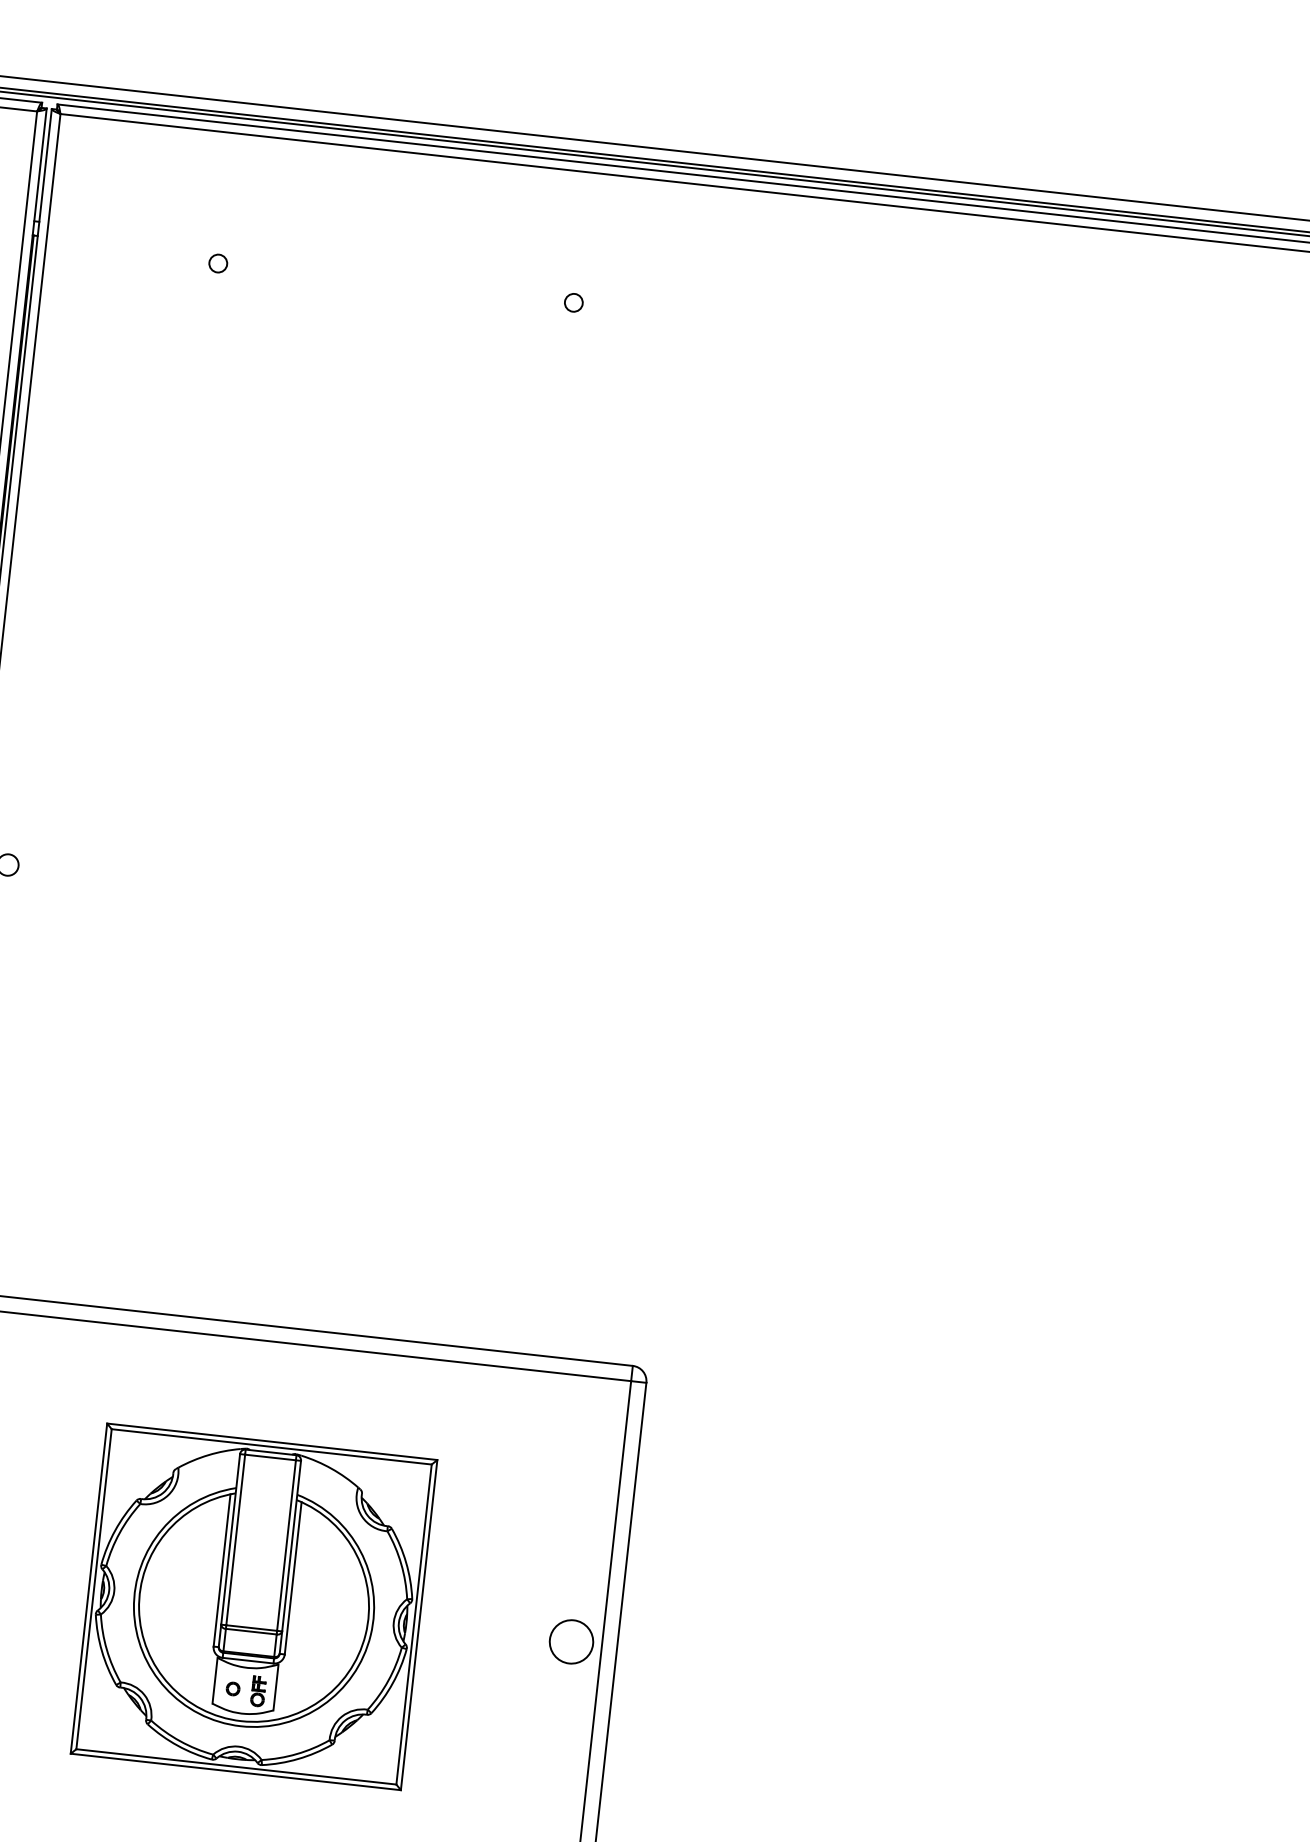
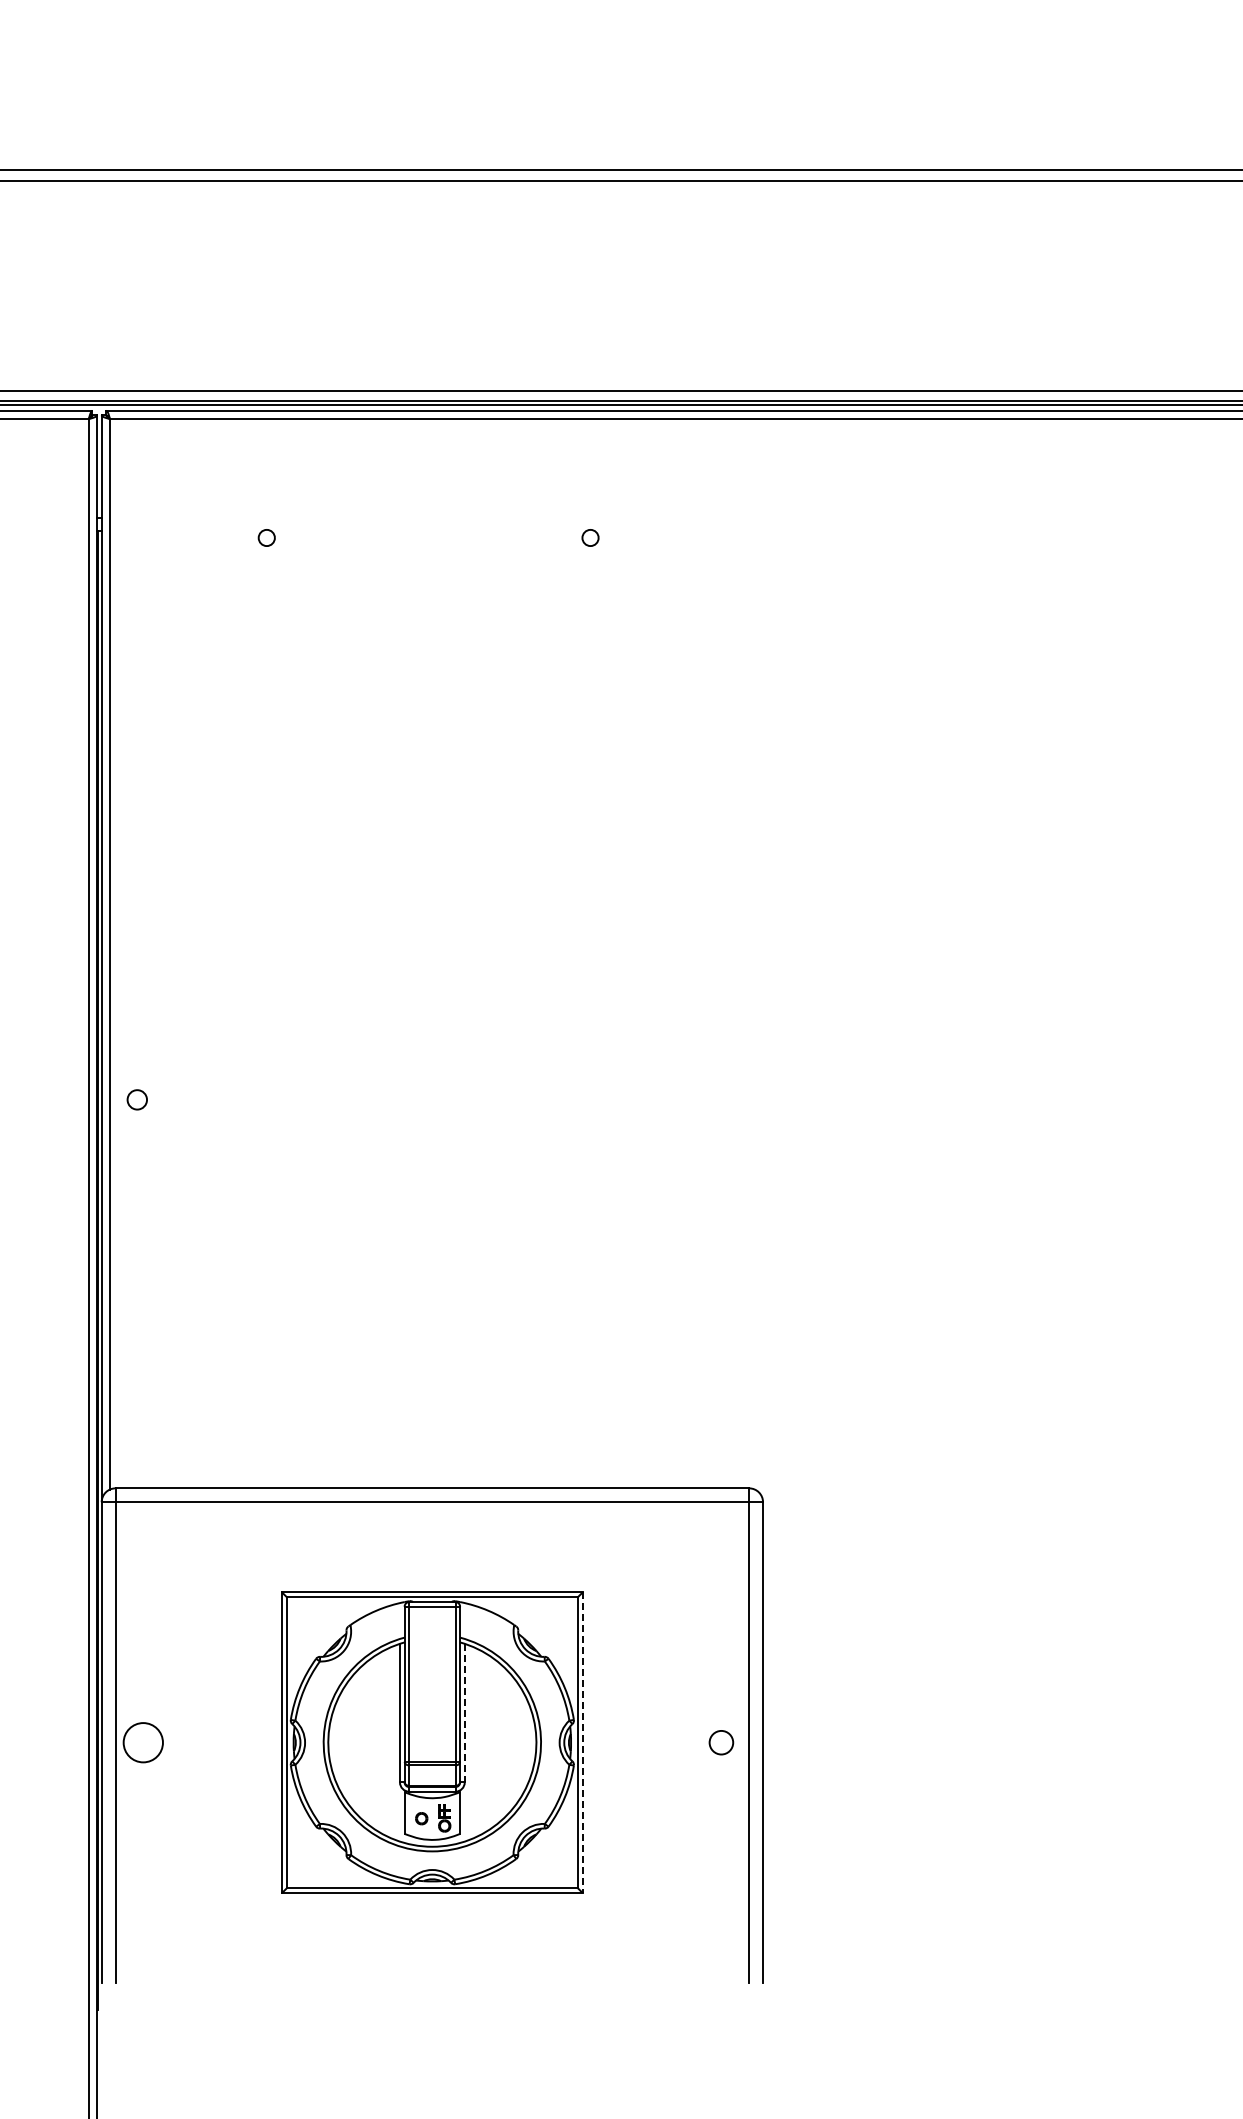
line: (292, 1578) -> (464, 1713), solid -> dashed
line: (418, 1625) -> (582, 1743), solid -> dashed
circle: (571, 1641) -> (721, 1742), size x0.6

